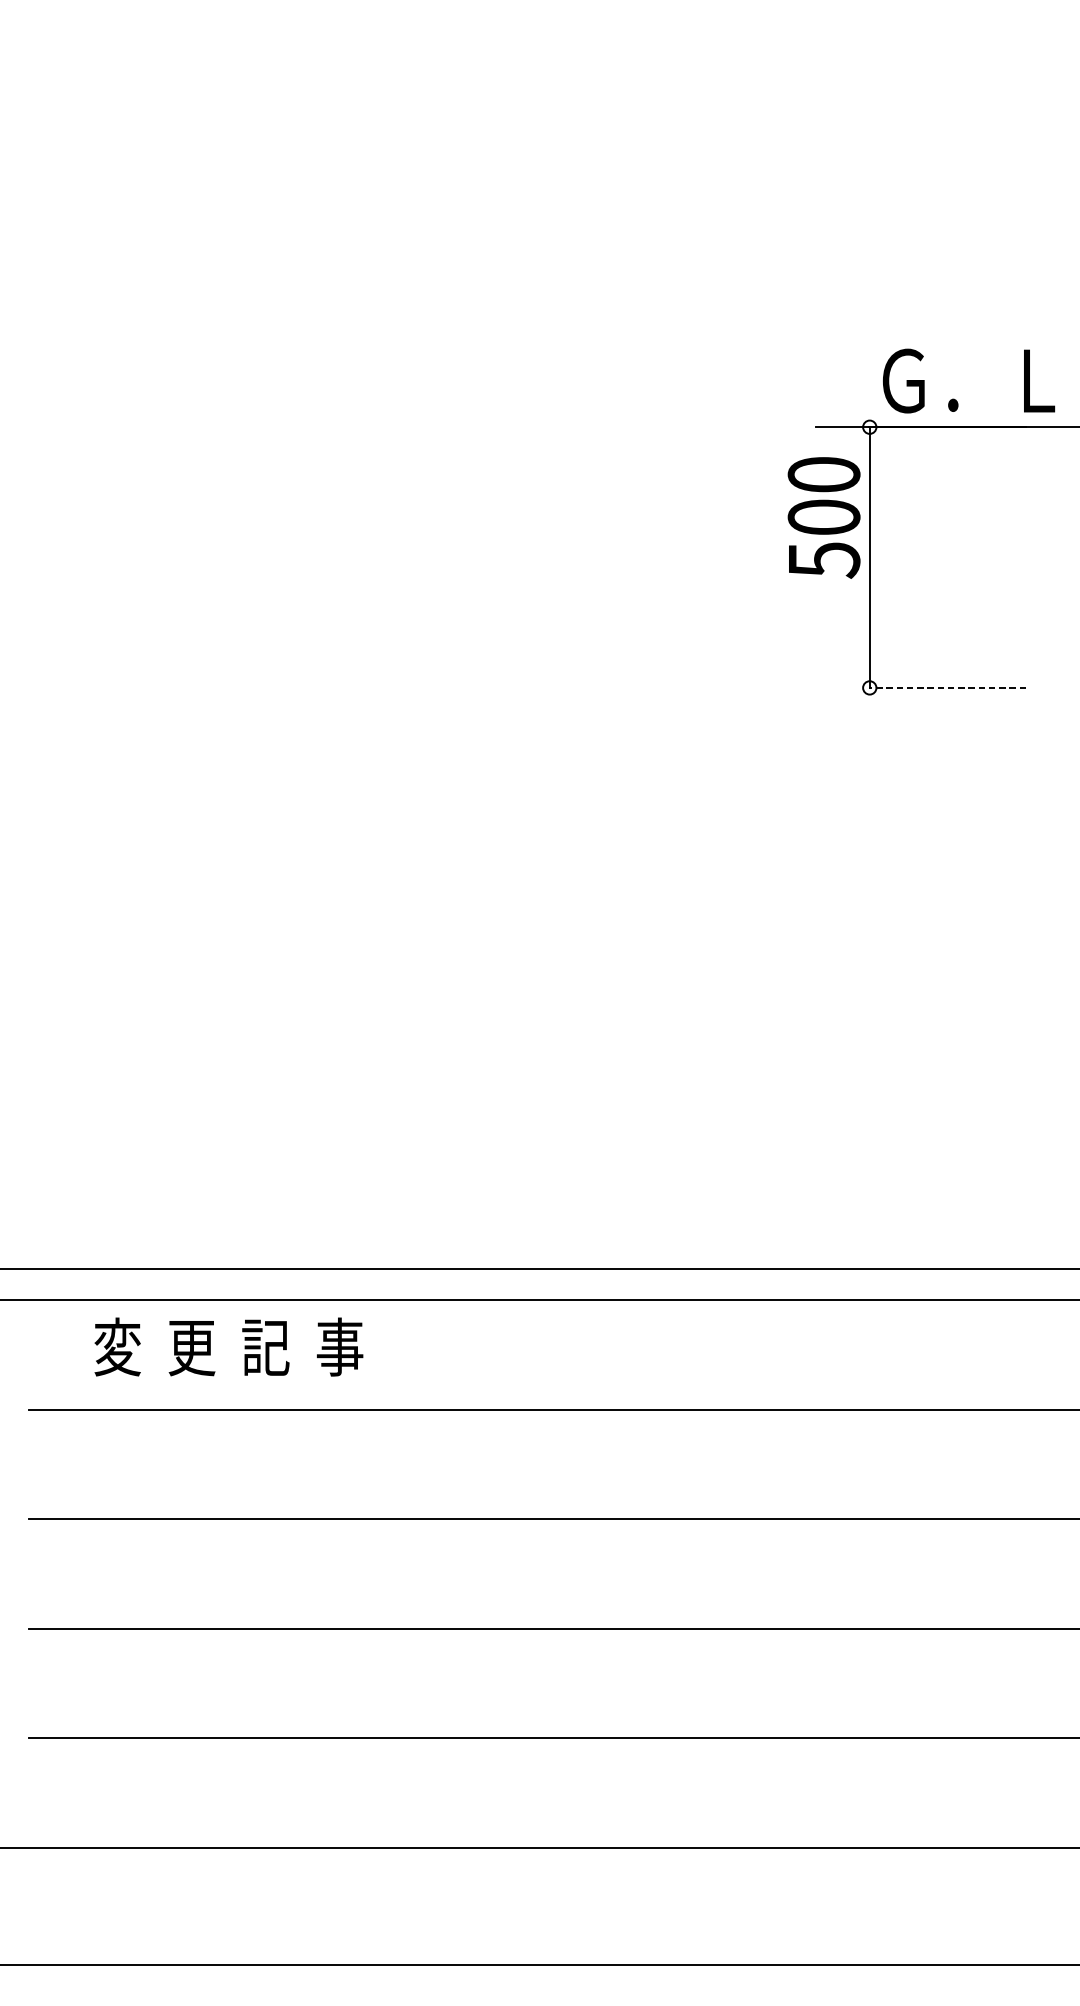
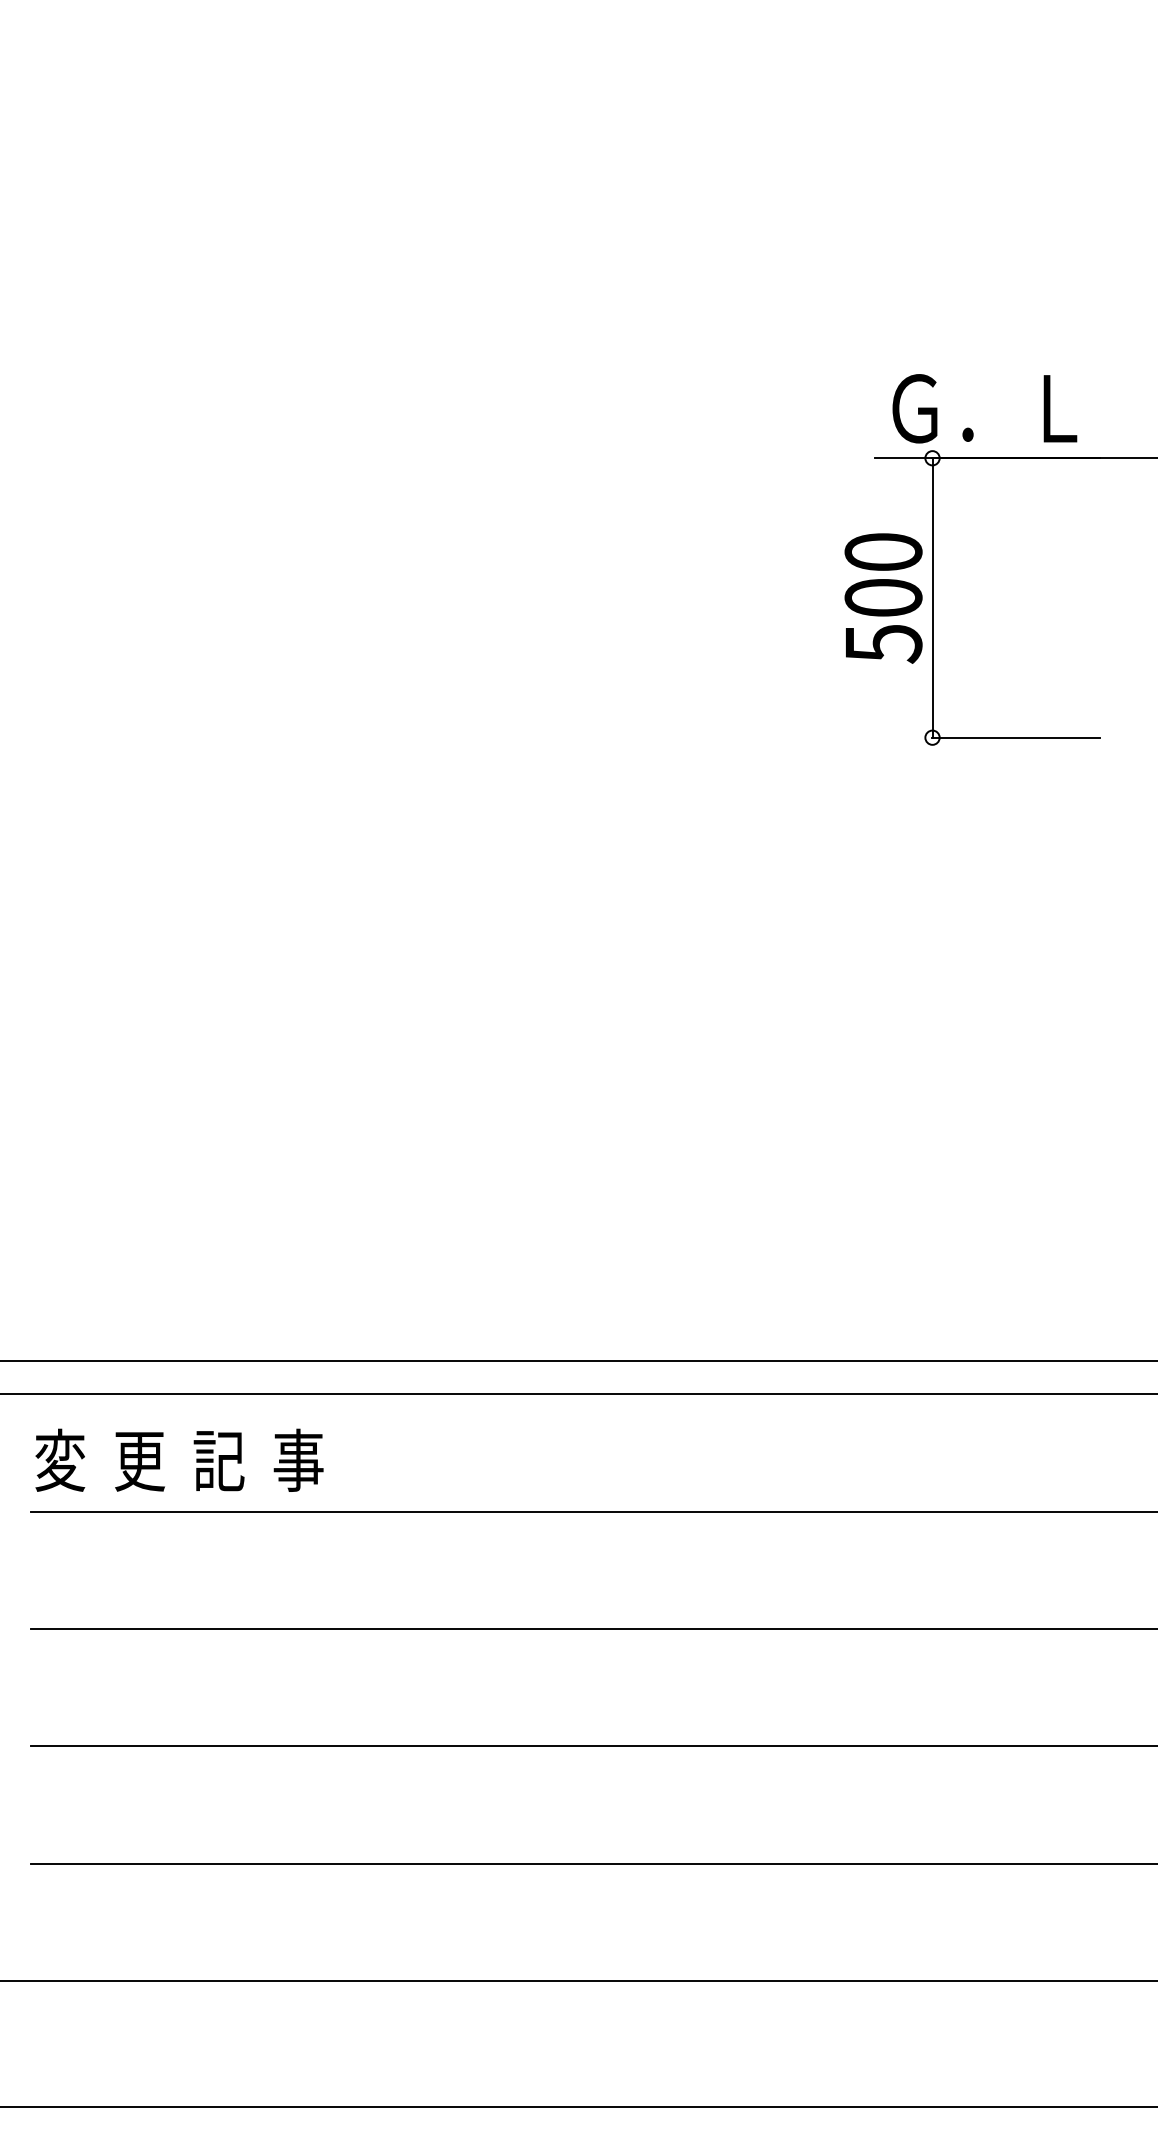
text: (968, 380) -> (984, 408), moved
text: (824, 517) -> (883, 598), moved
line: (947, 687) -> (1015, 737), dashed -> solid
text: (228, 1346) -> (179, 1459), moved

